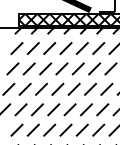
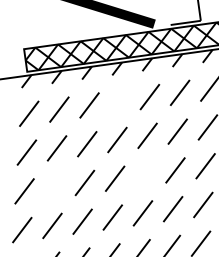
line: (65, 48) -> (118, 101), removed
line: (24, 88) -> (53, 185), removed
line: (73, 88) -> (143, 173), removed

